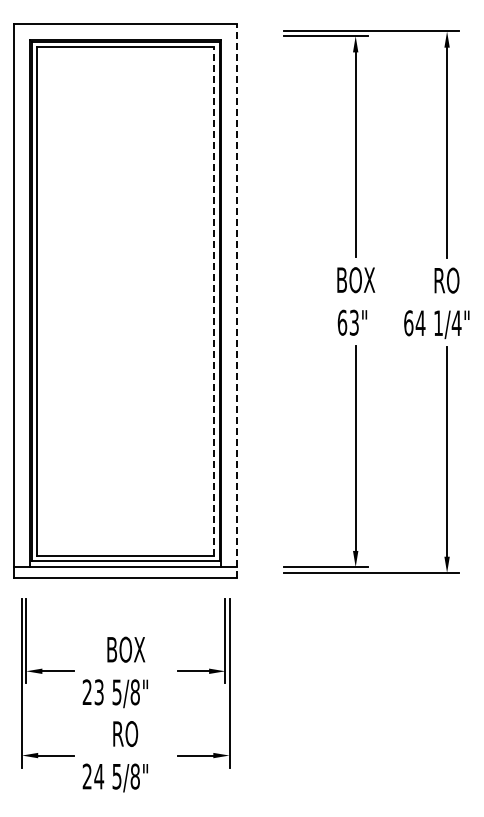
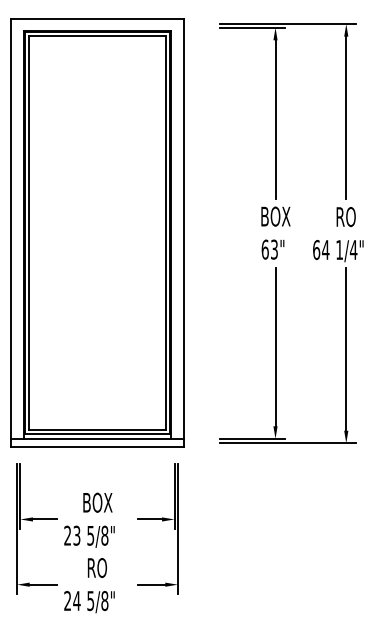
line: (214, 301) -> (166, 233), dashed -> solid
line: (237, 301) -> (184, 233), dashed -> solid

